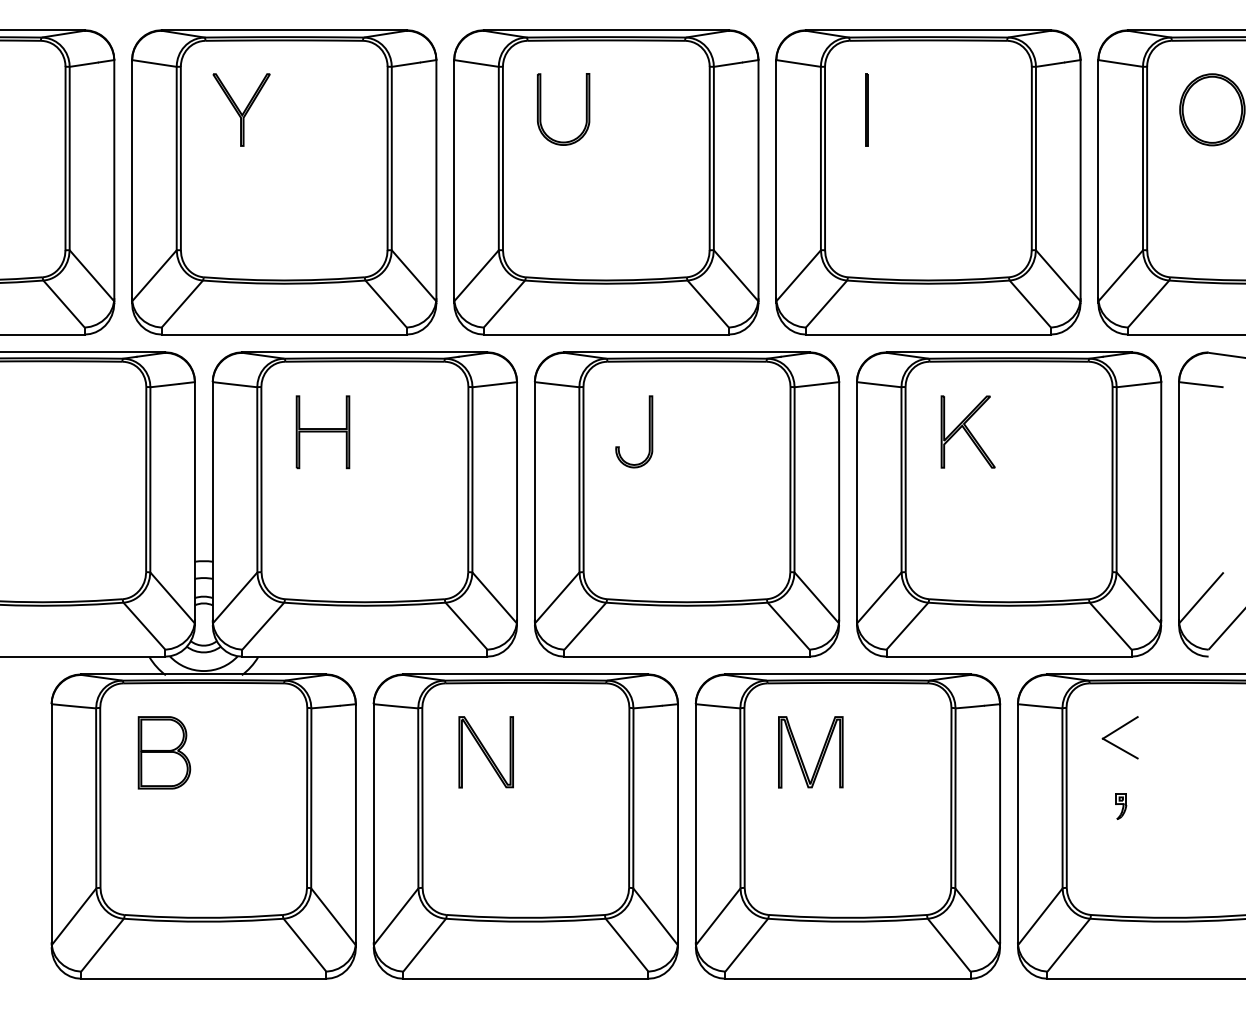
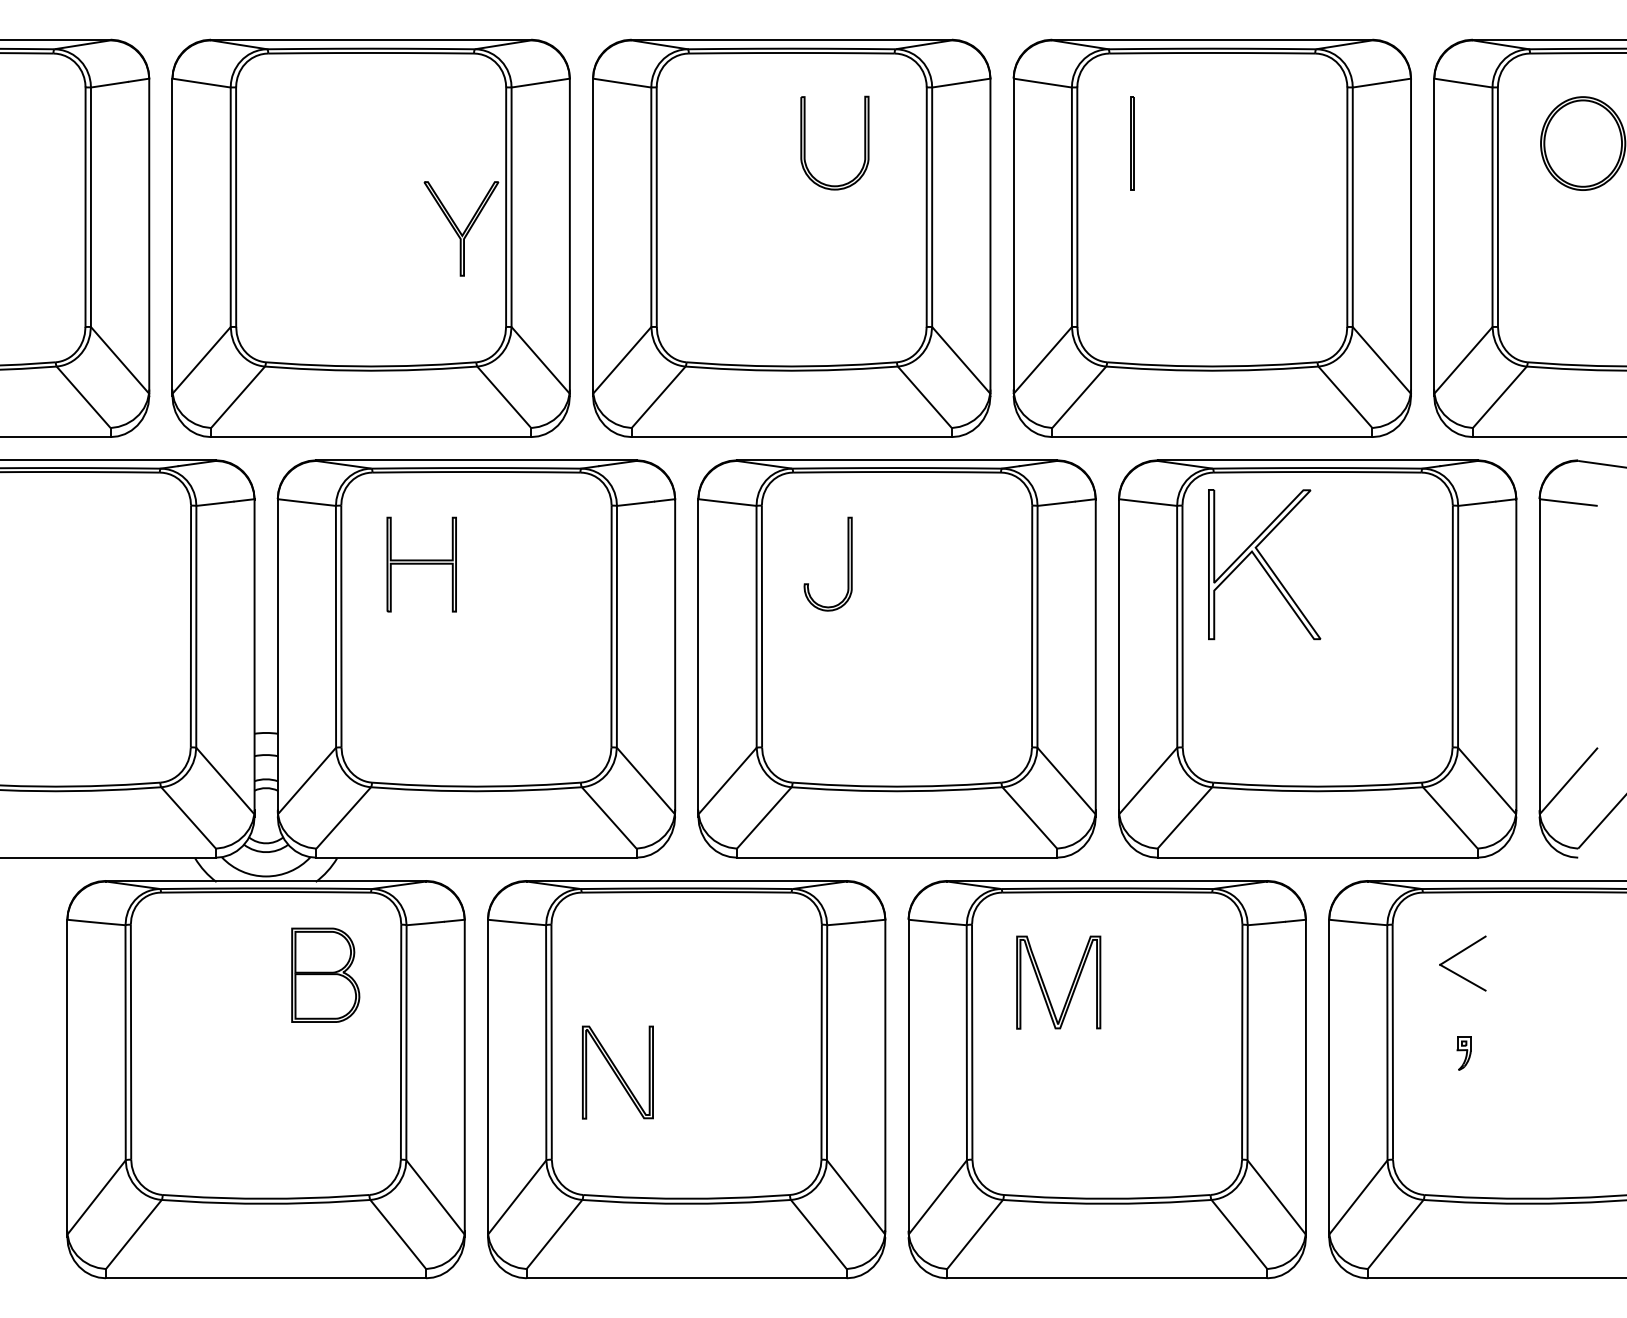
part: (541, 108) -> (805, 142), moved
part: (241, 109) -> (461, 228), moved
part: (967, 431) -> (1263, 563), size x1.6
part: (164, 752) -> (325, 974), moved
part: (485, 752) -> (617, 1072), moved

